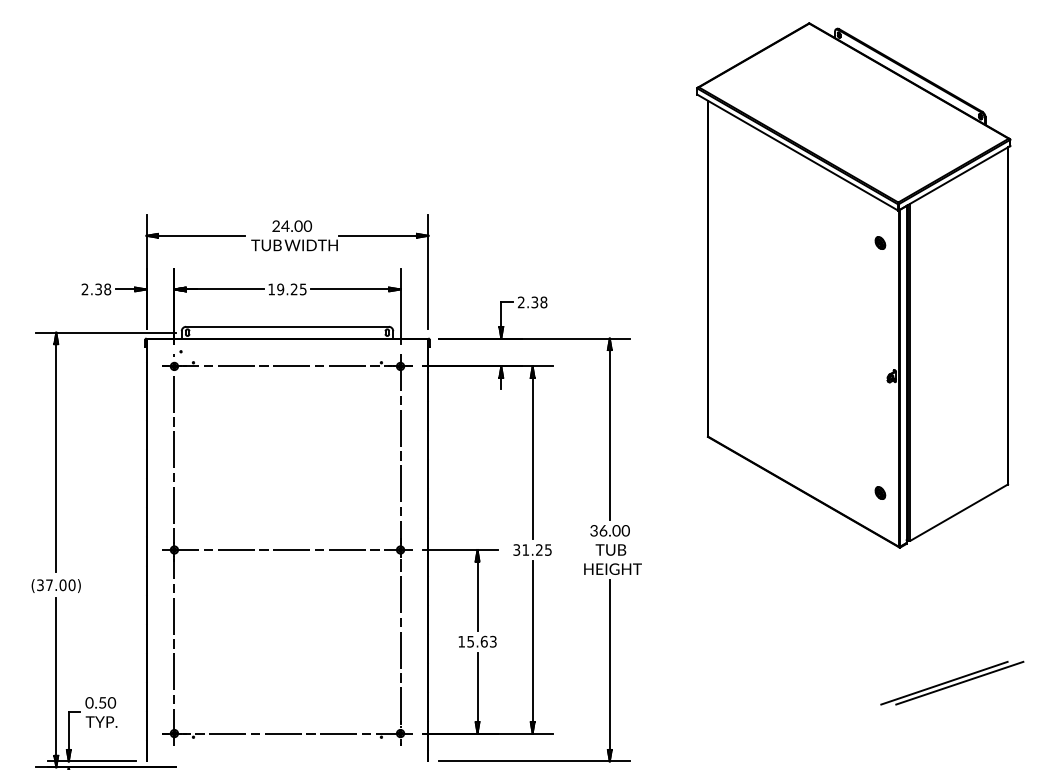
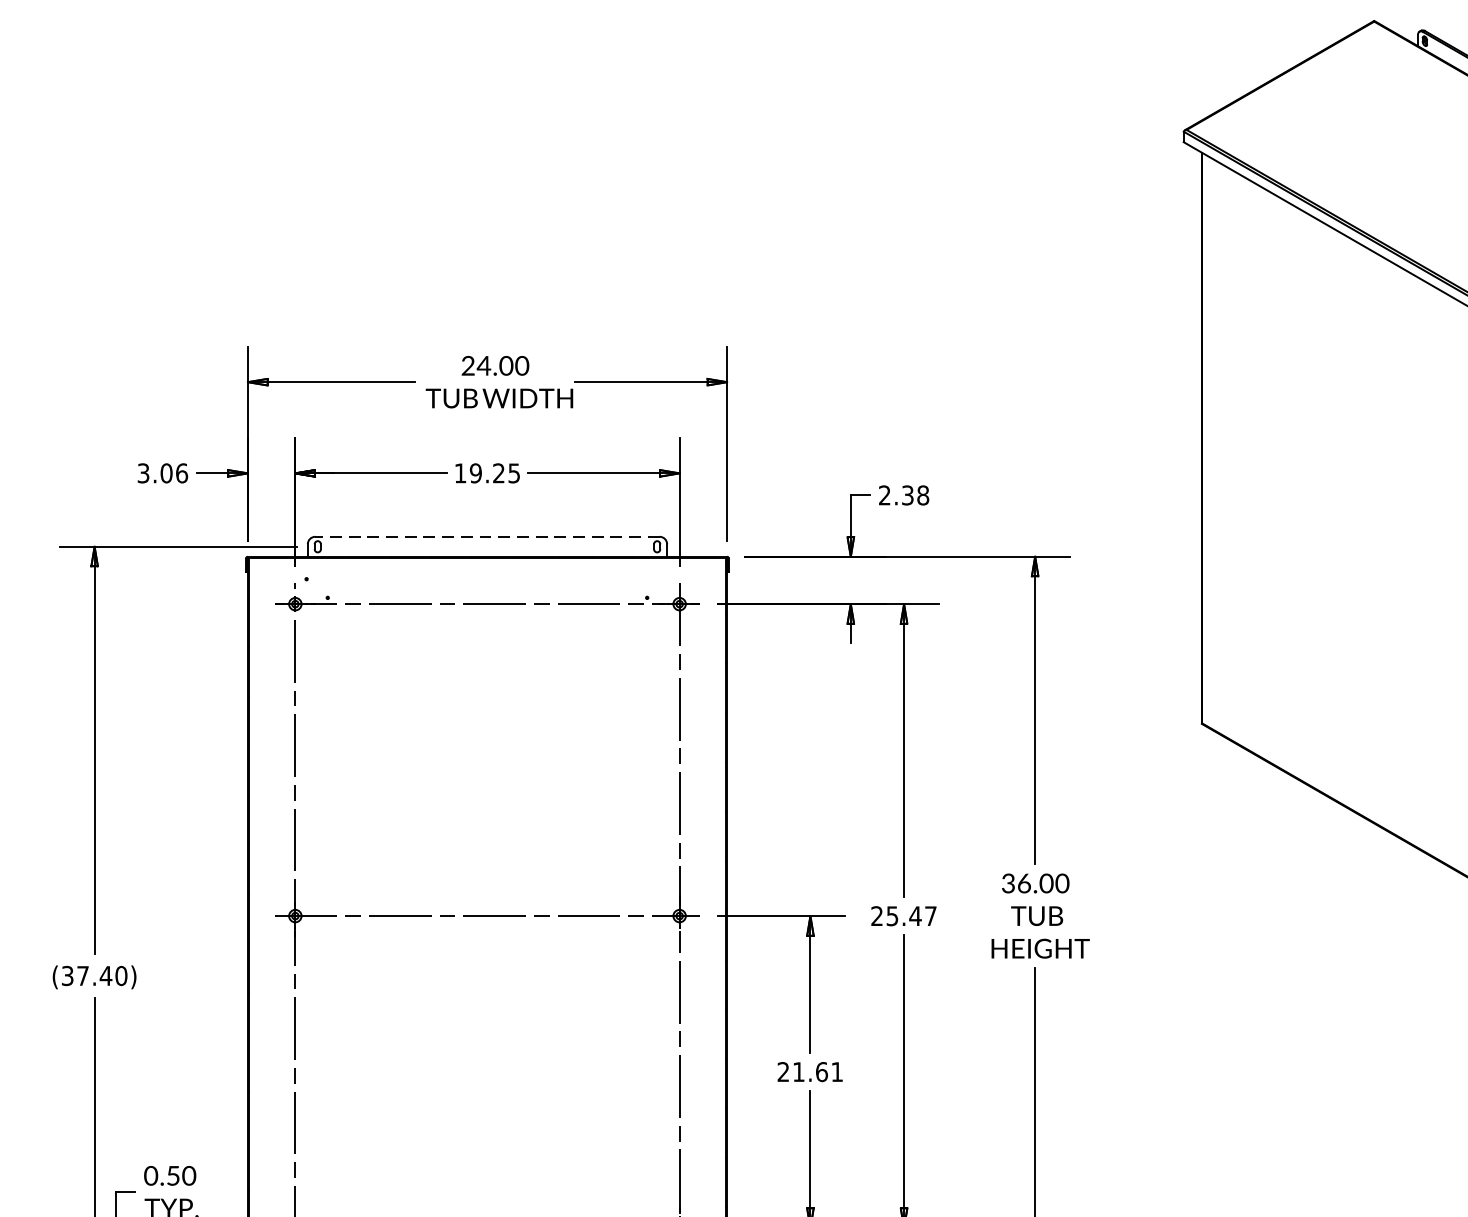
text: (96, 289) -> (162, 473), 2.38 -> 3.06
line: (287, 326) -> (487, 536), solid -> dashed
text: (532, 549) -> (903, 915), 31.25 -> 25.47
text: (62, 585) -> (105, 976), (37.00) -> (37.40)
text: (477, 641) -> (810, 1071), 15.63 -> 21.61

